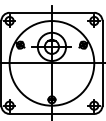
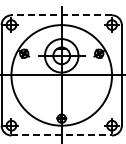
line: (51, 12) -> (61, 15), solid -> dashed
line: (52, 113) -> (62, 135), solid -> dashed

